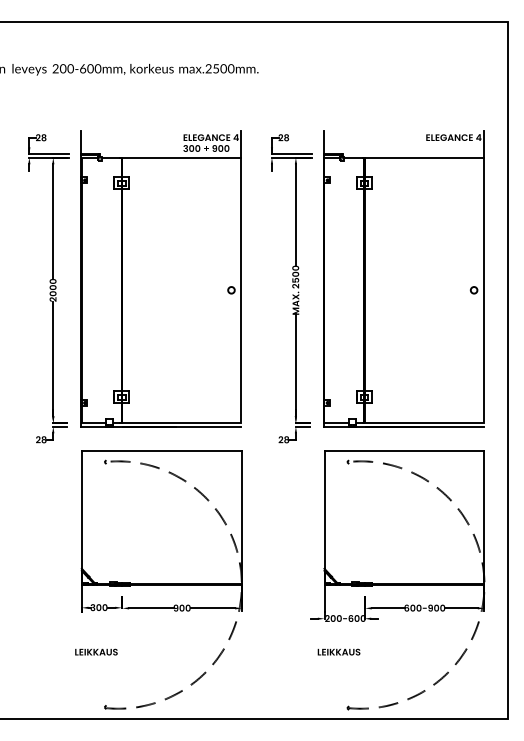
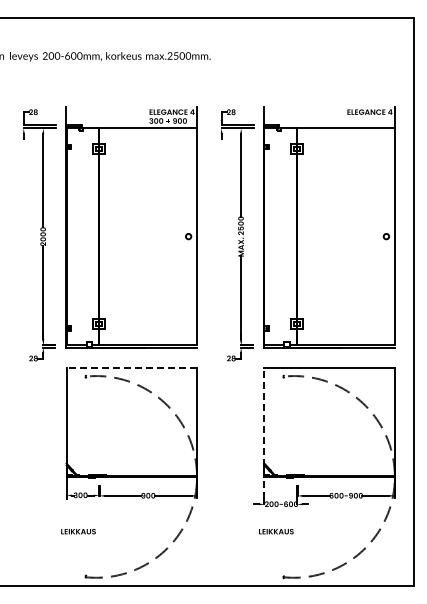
line: (161, 450) -> (131, 367), solid -> dashed
line: (324, 530) -> (264, 432), solid -> dashed

